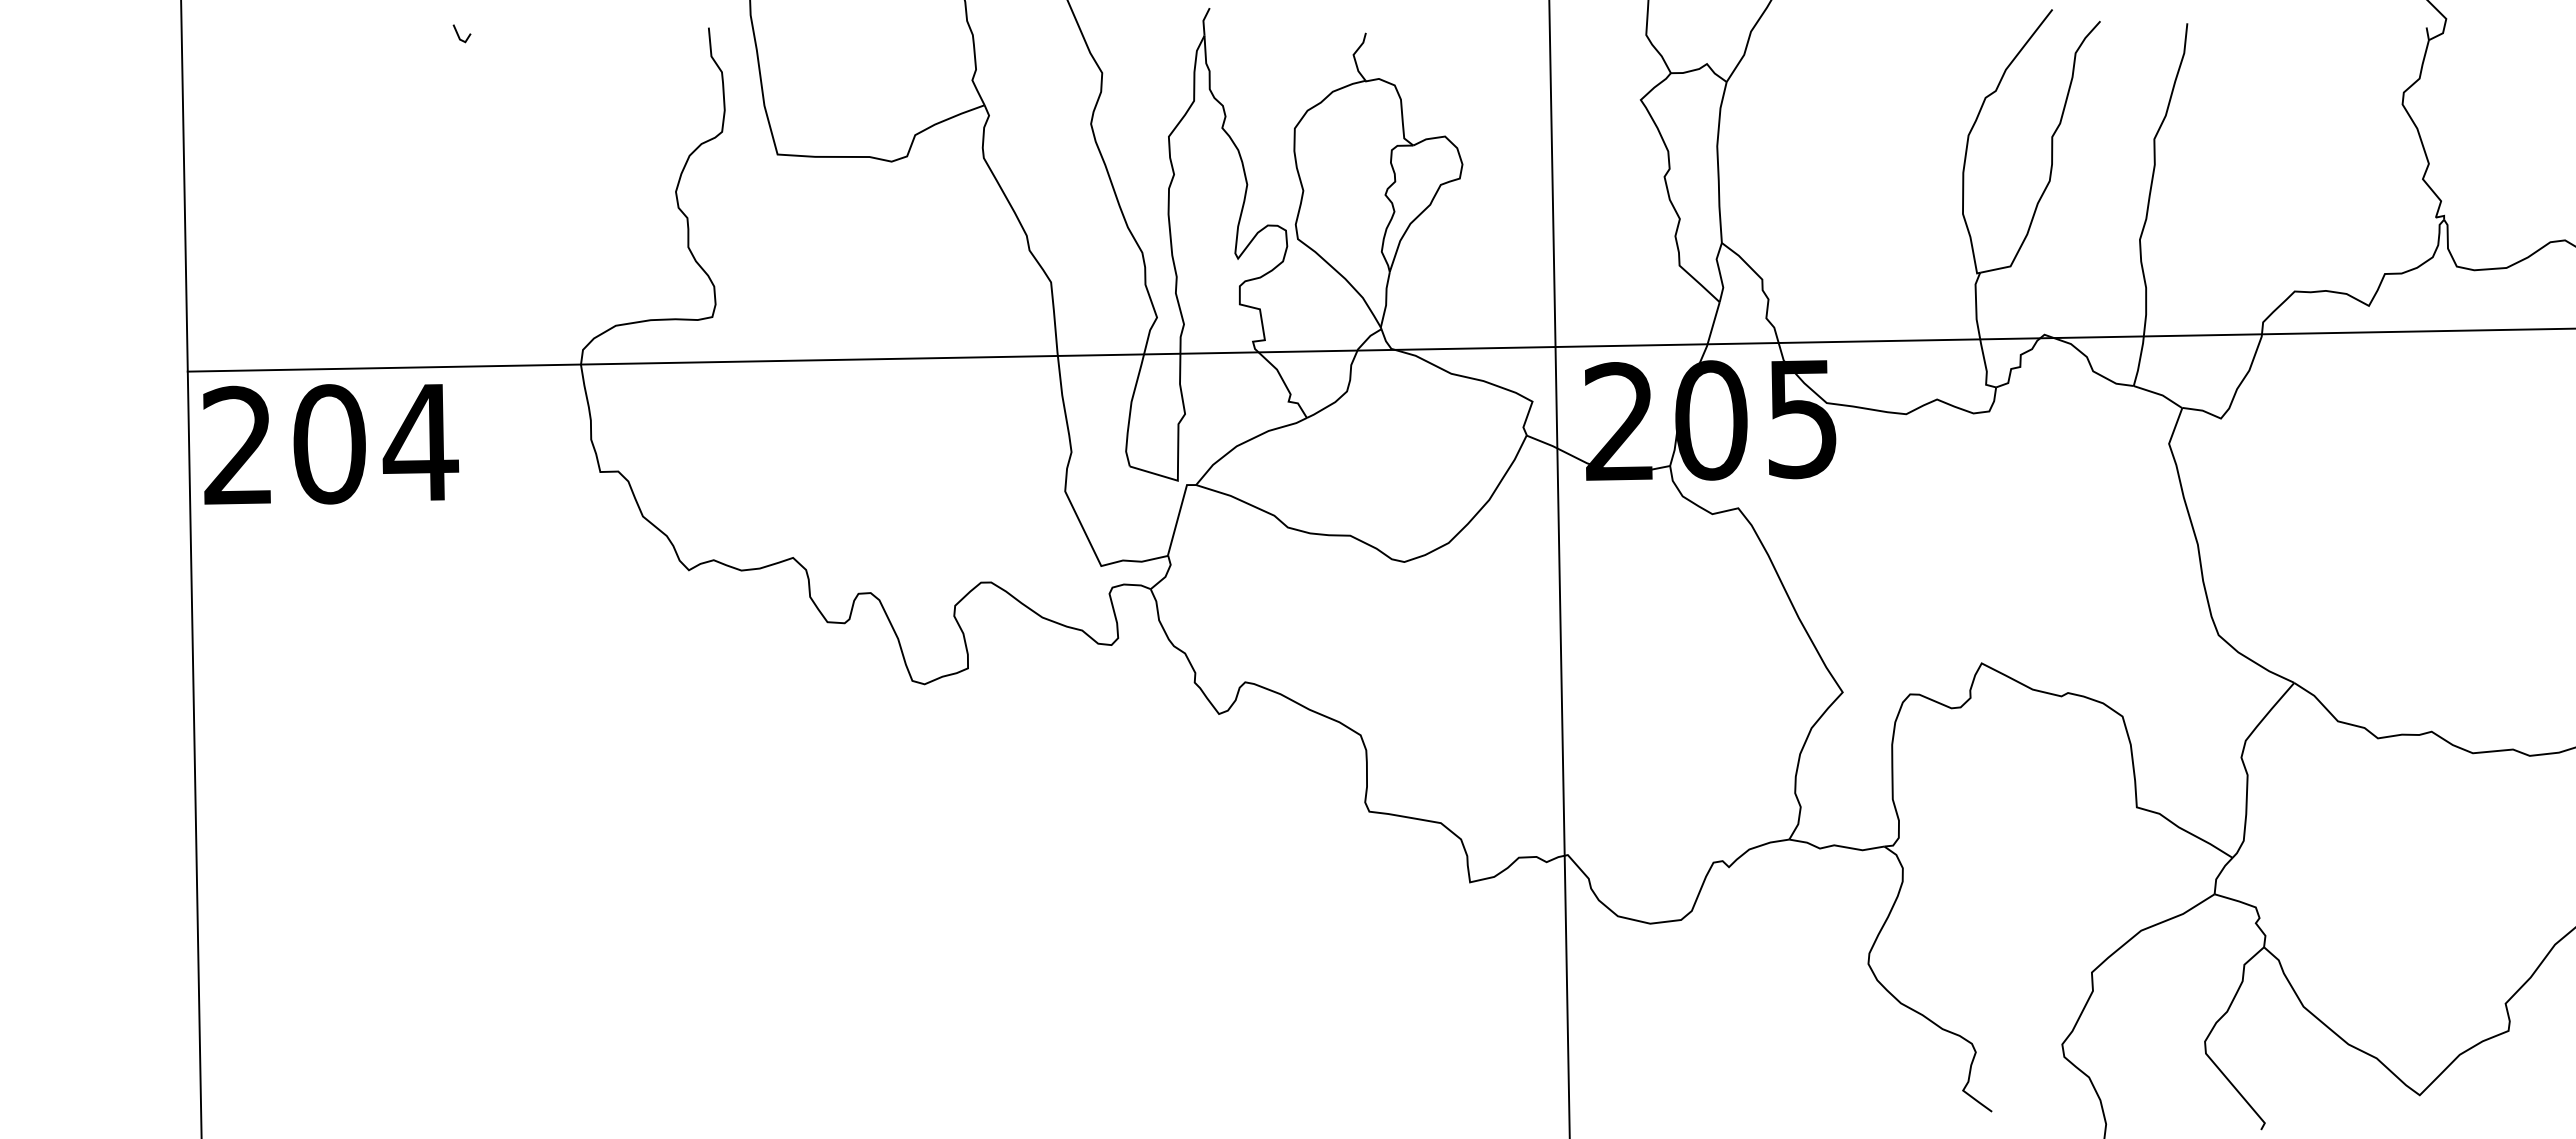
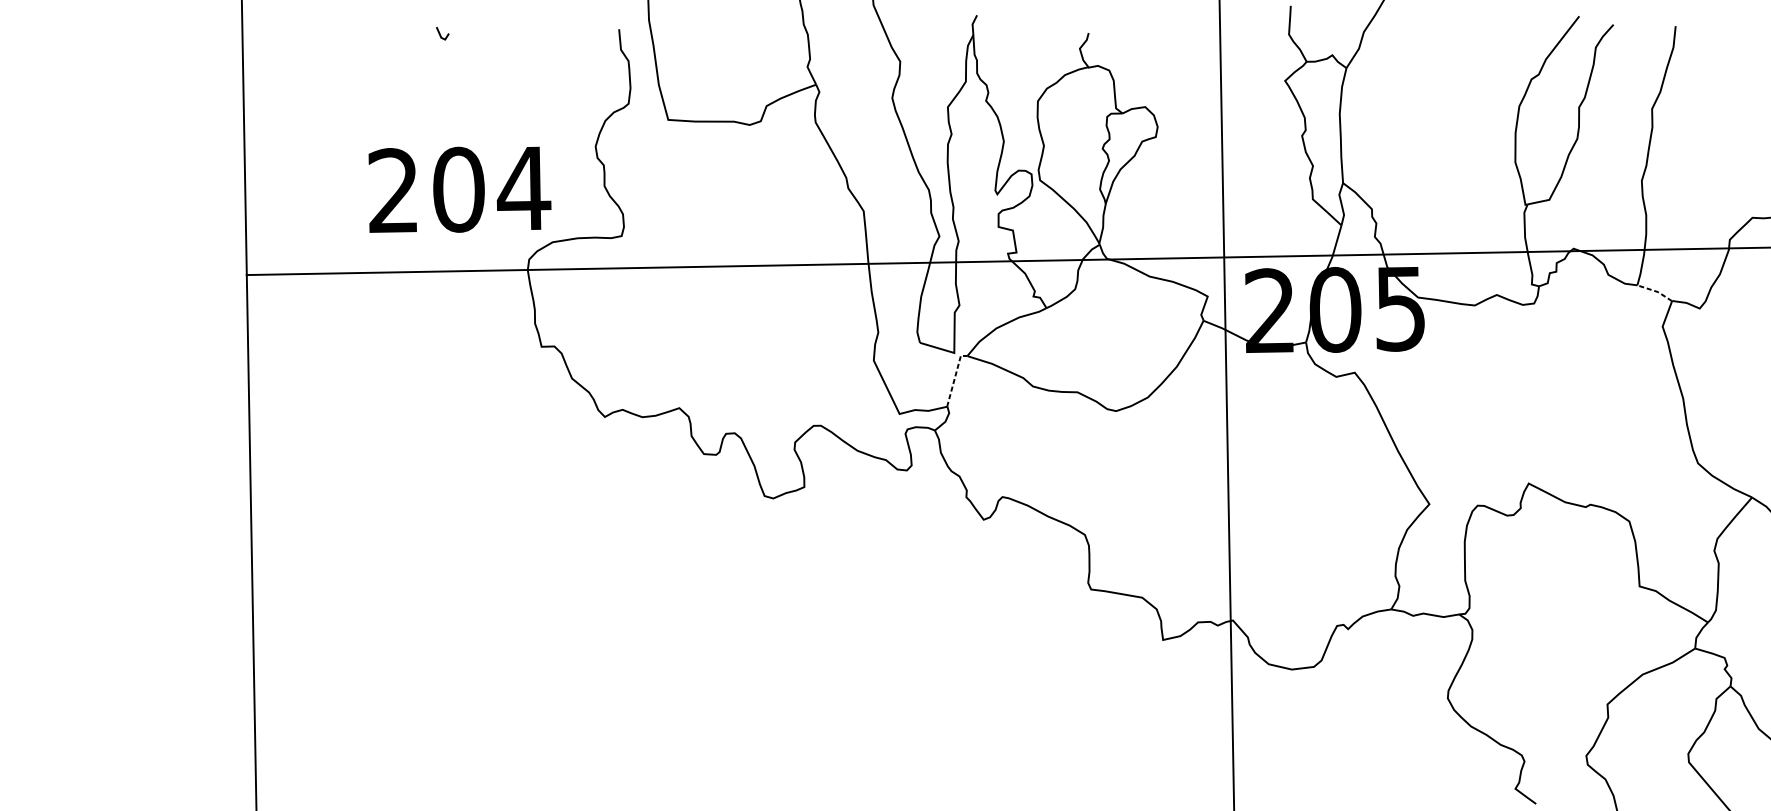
line: (2159, 394) -> (1655, 291), solid -> dashed
text: (331, 444) -> (460, 189), moved
line: (1178, 515) -> (954, 377), solid -> dashed

